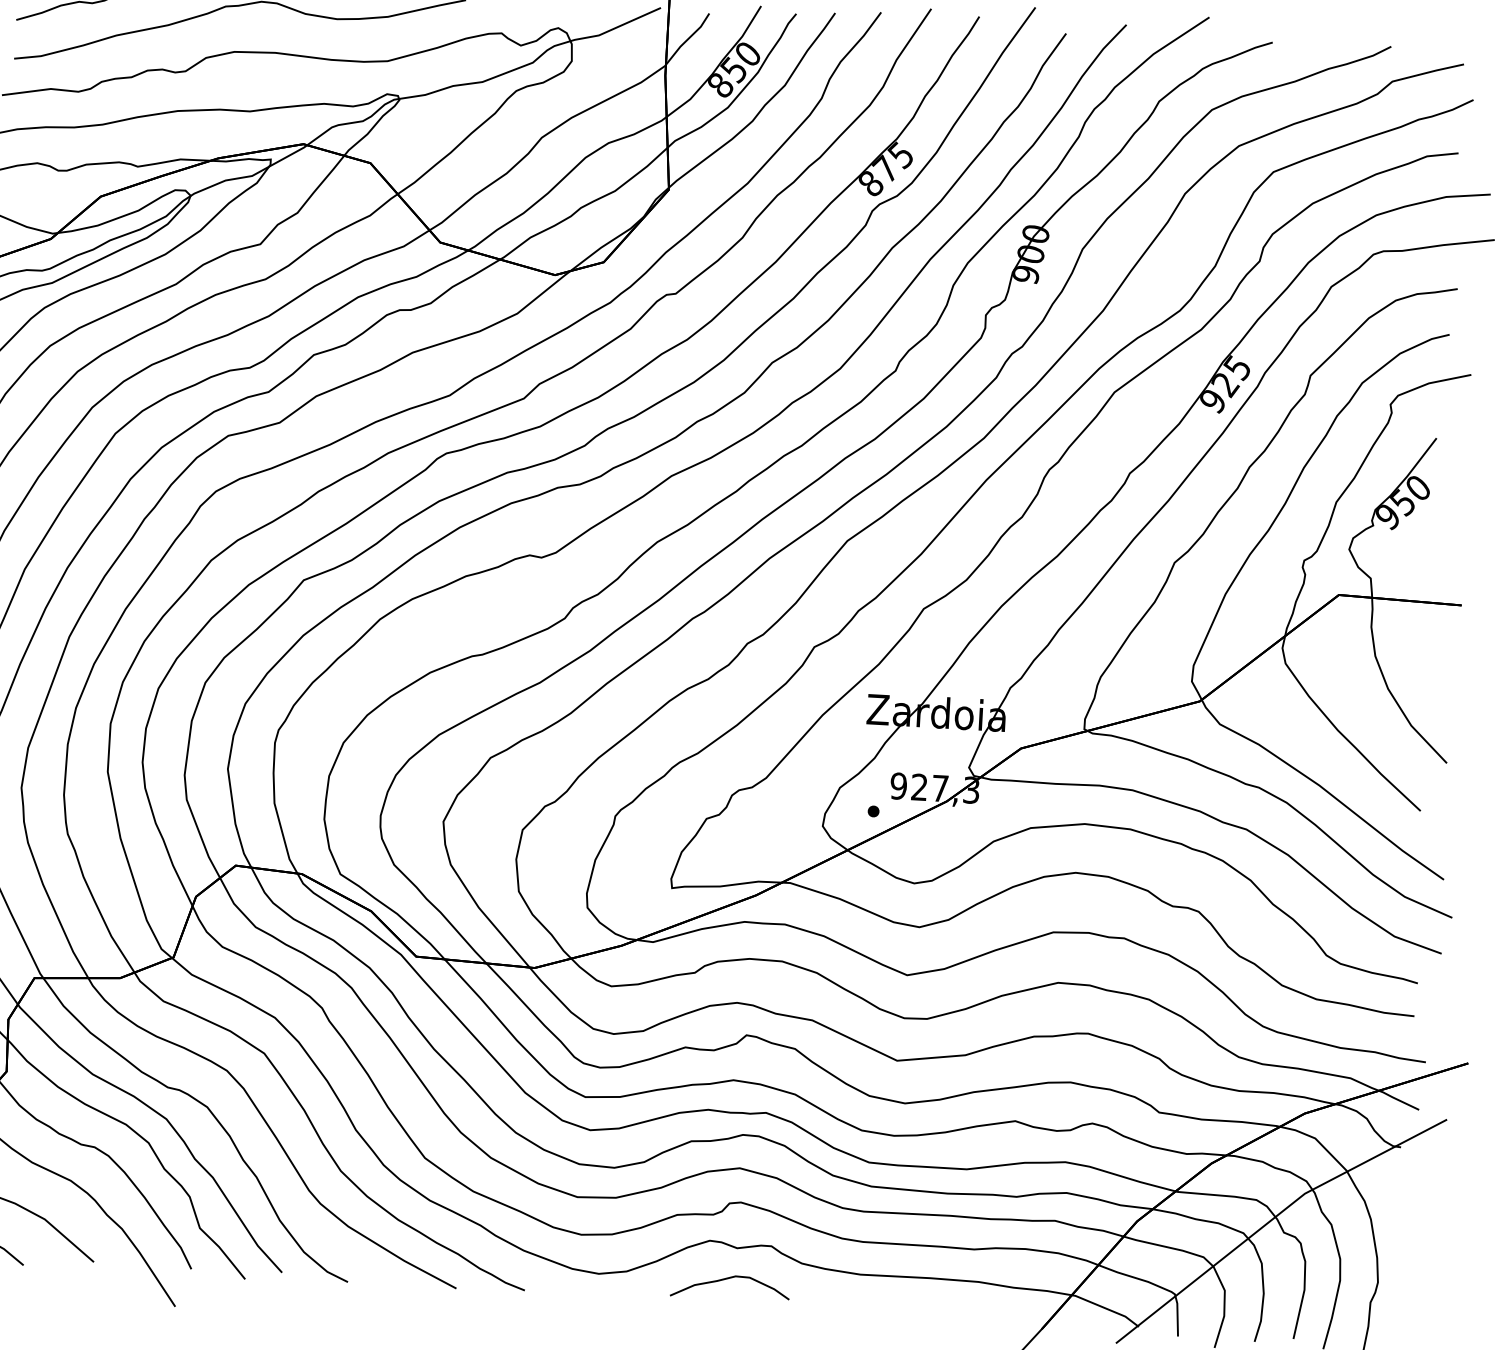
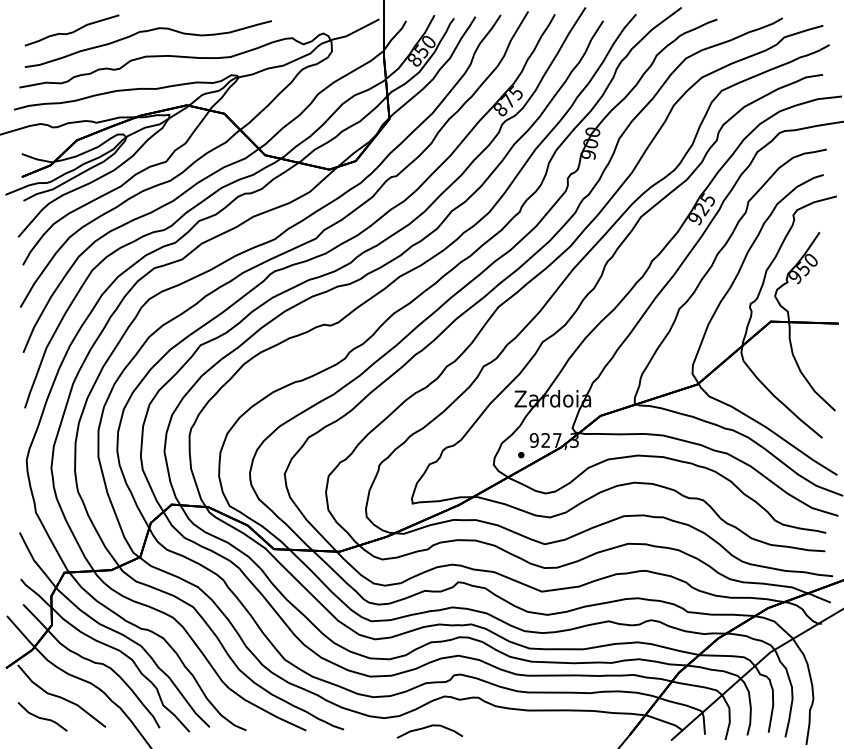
curve: (729, 1279) -> (429, 727), moved

